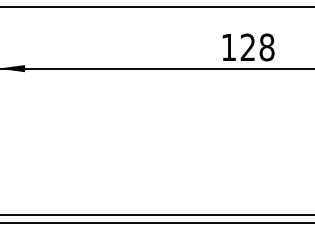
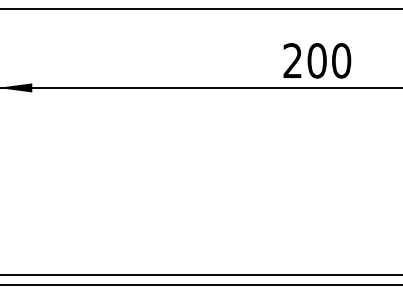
text: (248, 47) -> (317, 60), 128 -> 200

